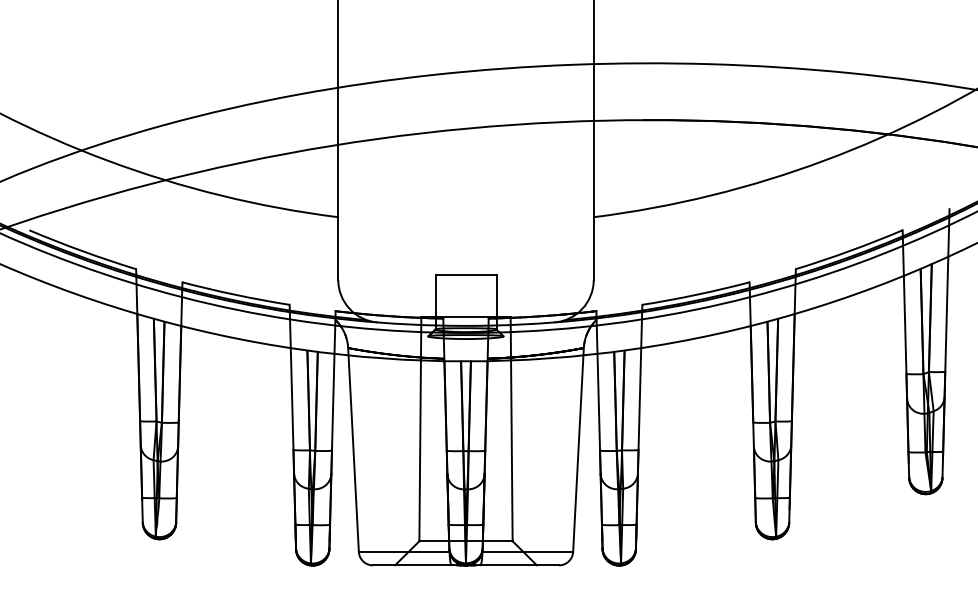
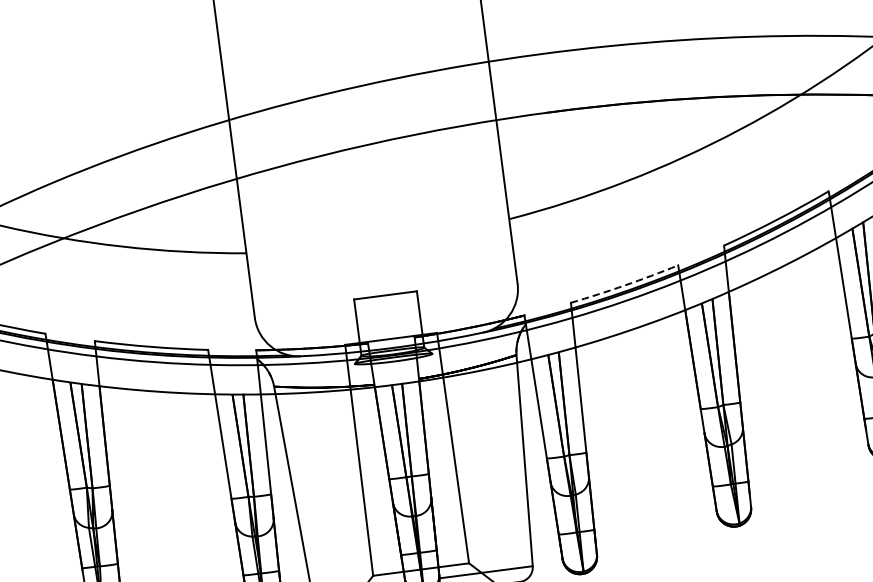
arc: (696, 294) -> (625, 284), solid -> dashed

